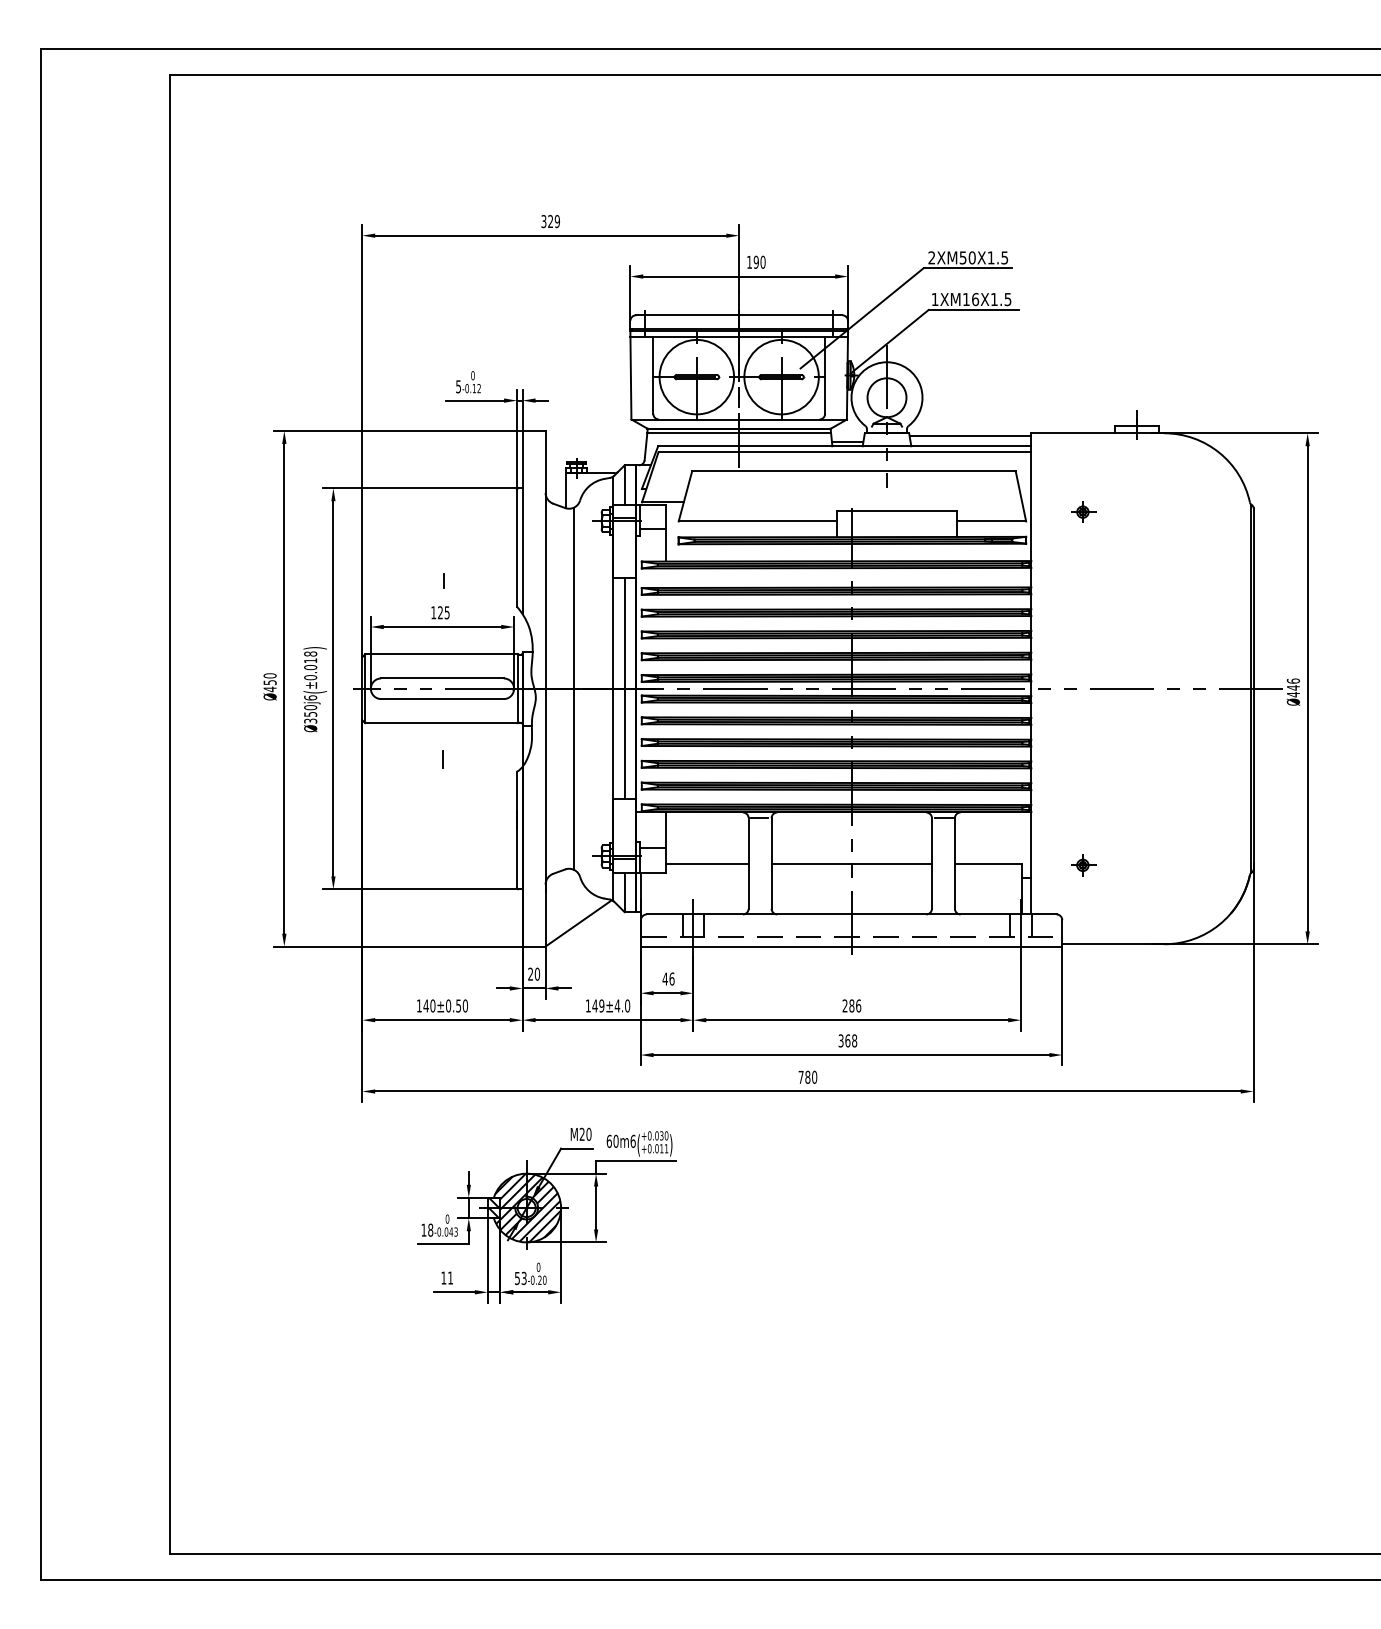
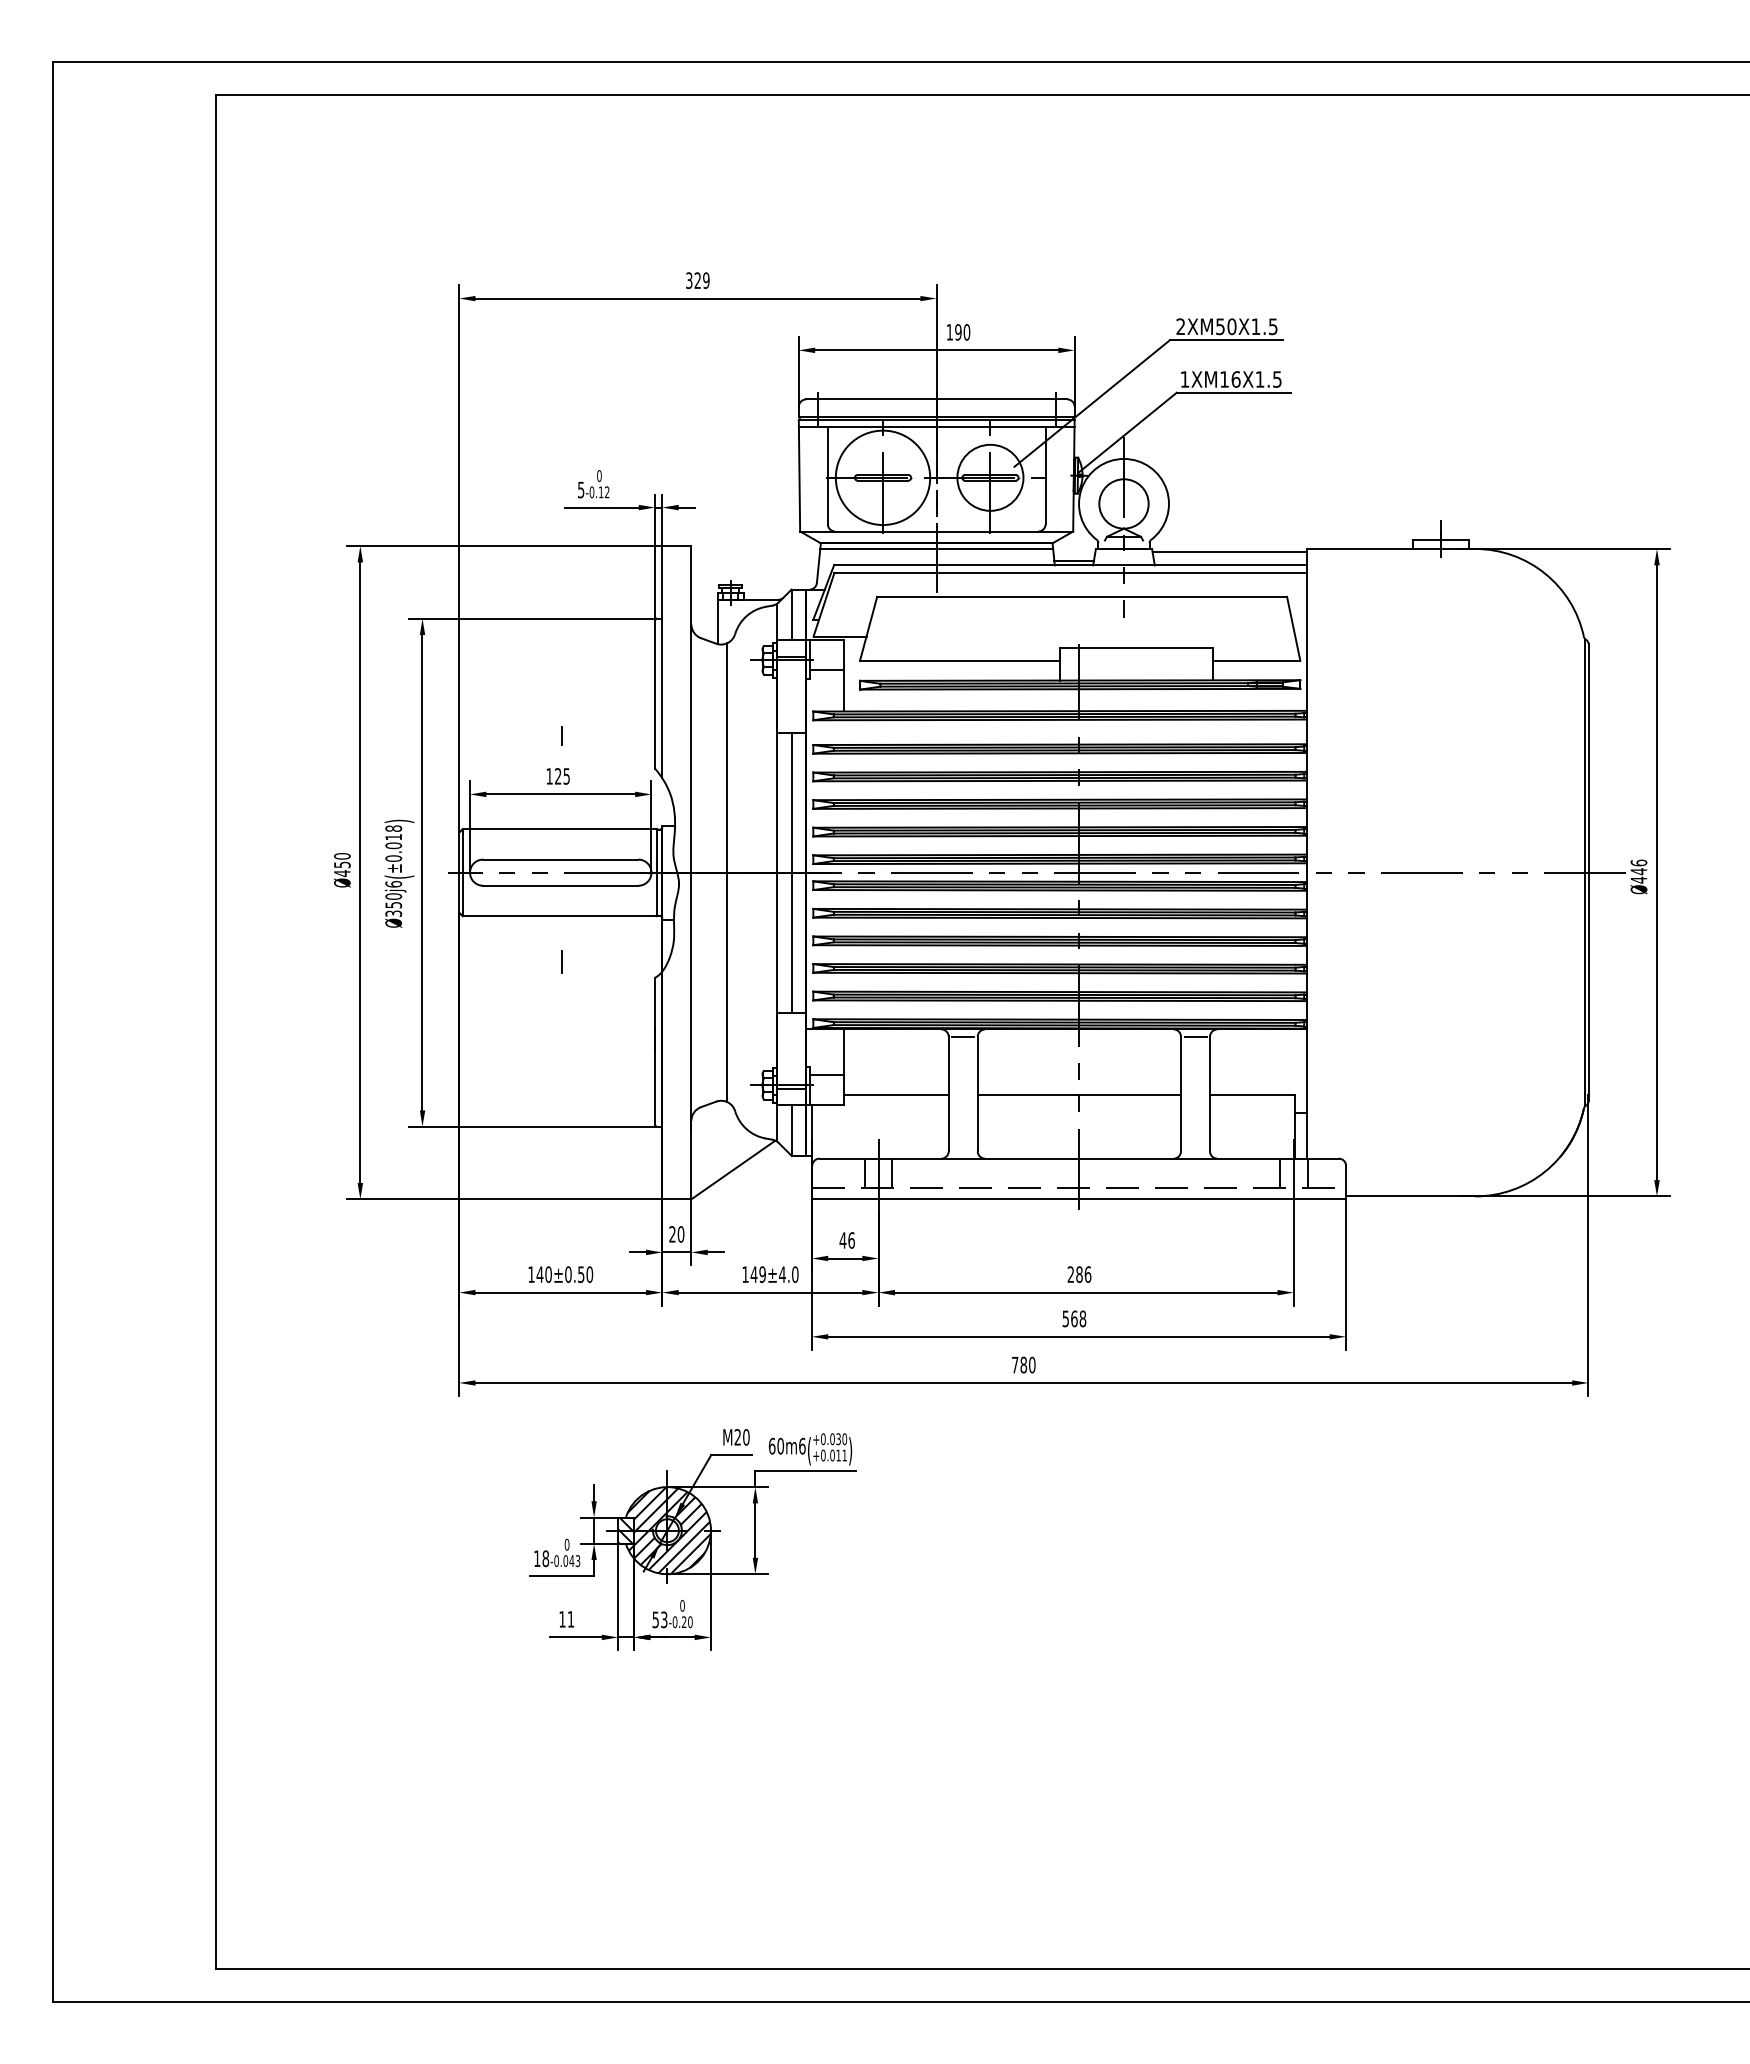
circle: (781, 376) -> (990, 477), size x0.7
part: (1083, 511) -> (1373, 648), removed
part: (1083, 865) -> (1373, 1096), removed
text: (840, 1040) -> (1065, 1318), 368 -> 568

